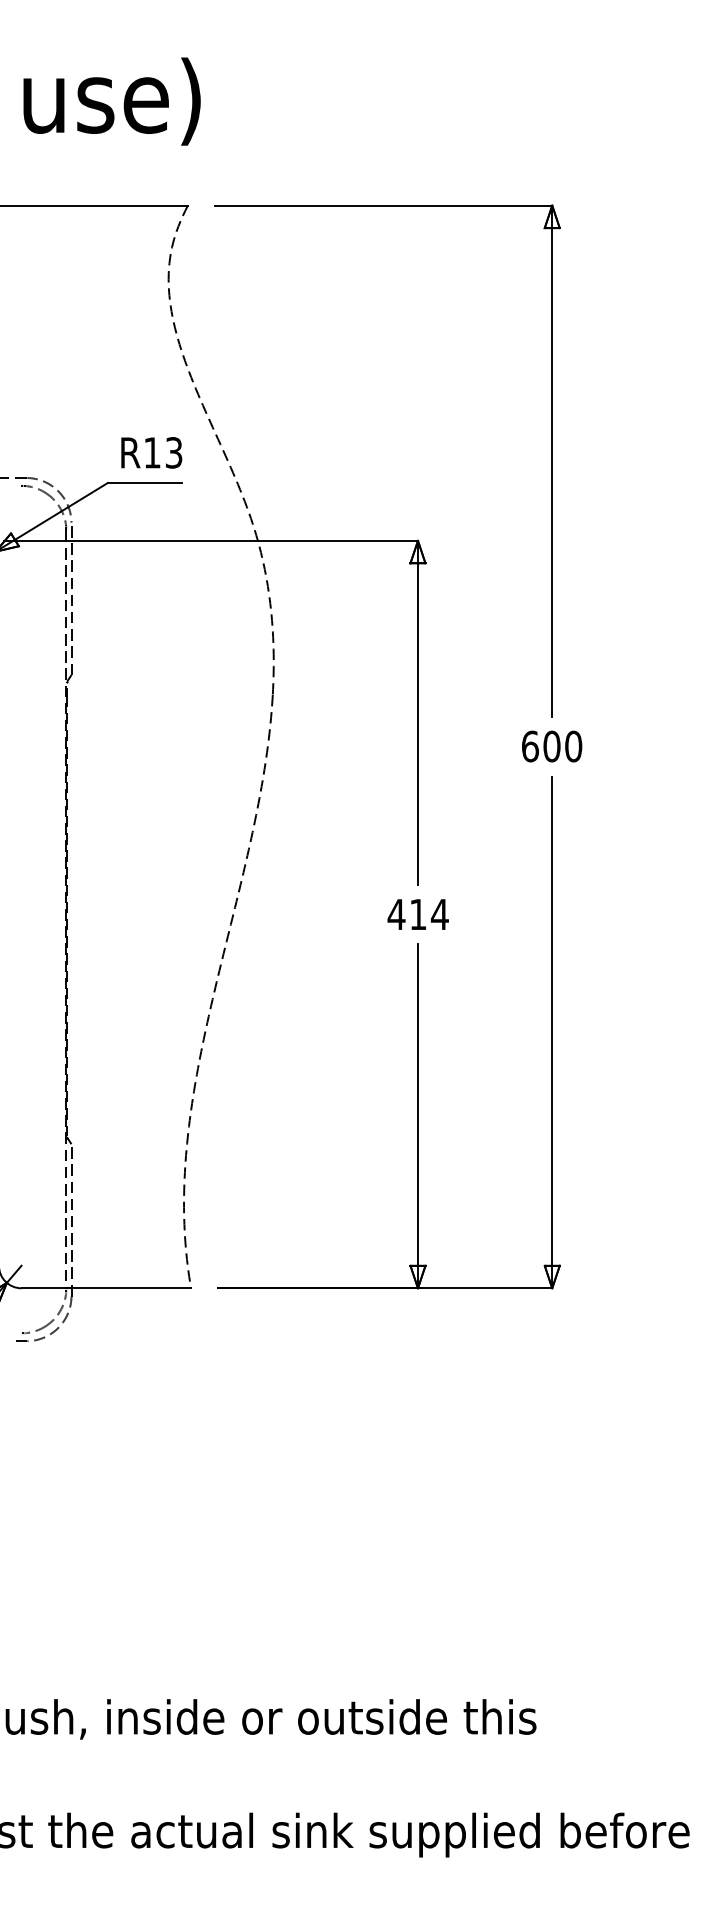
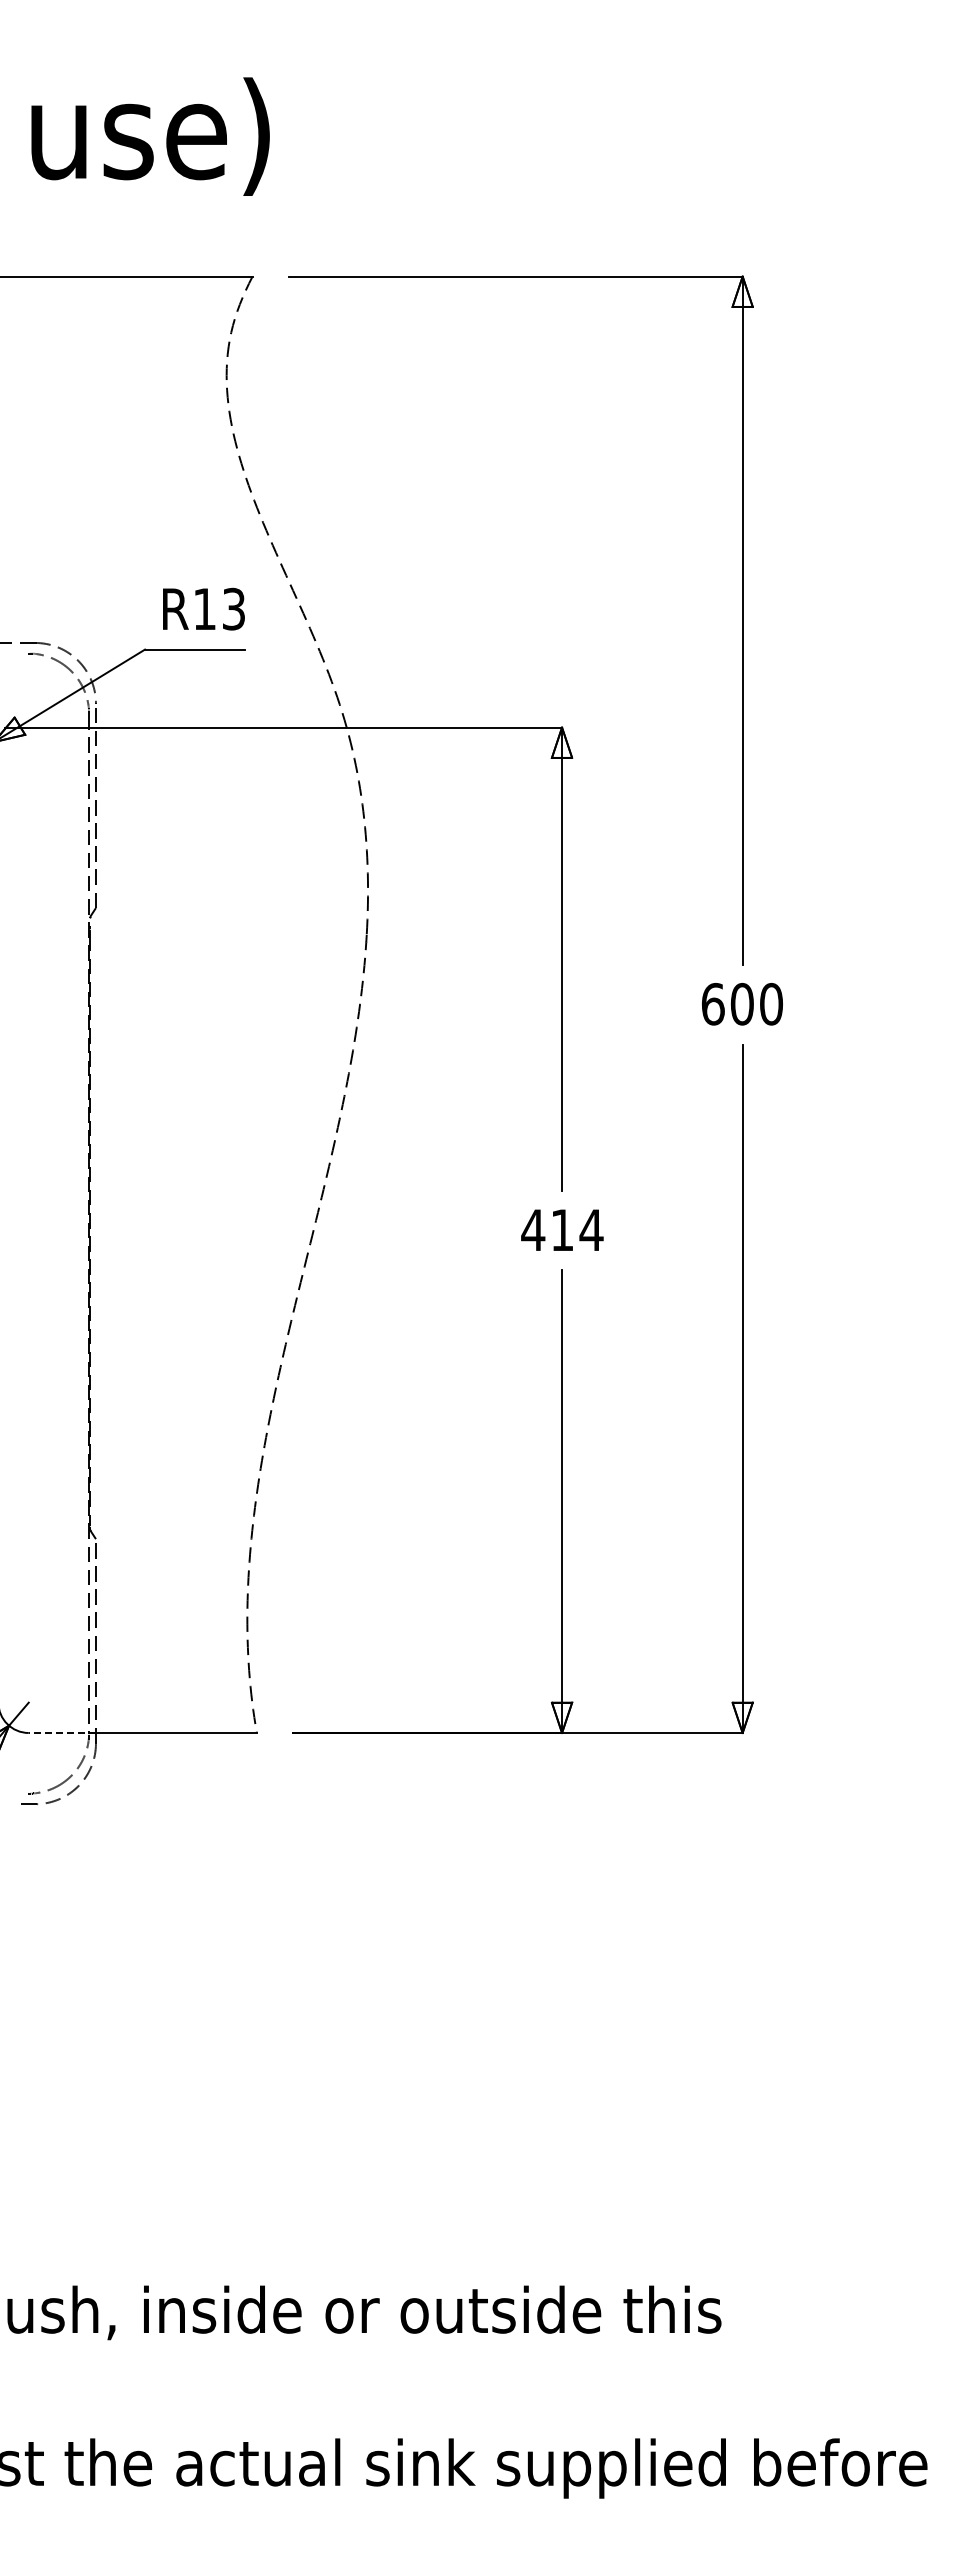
line: (46, 1287) -> (62, 1732), solid -> dashed

